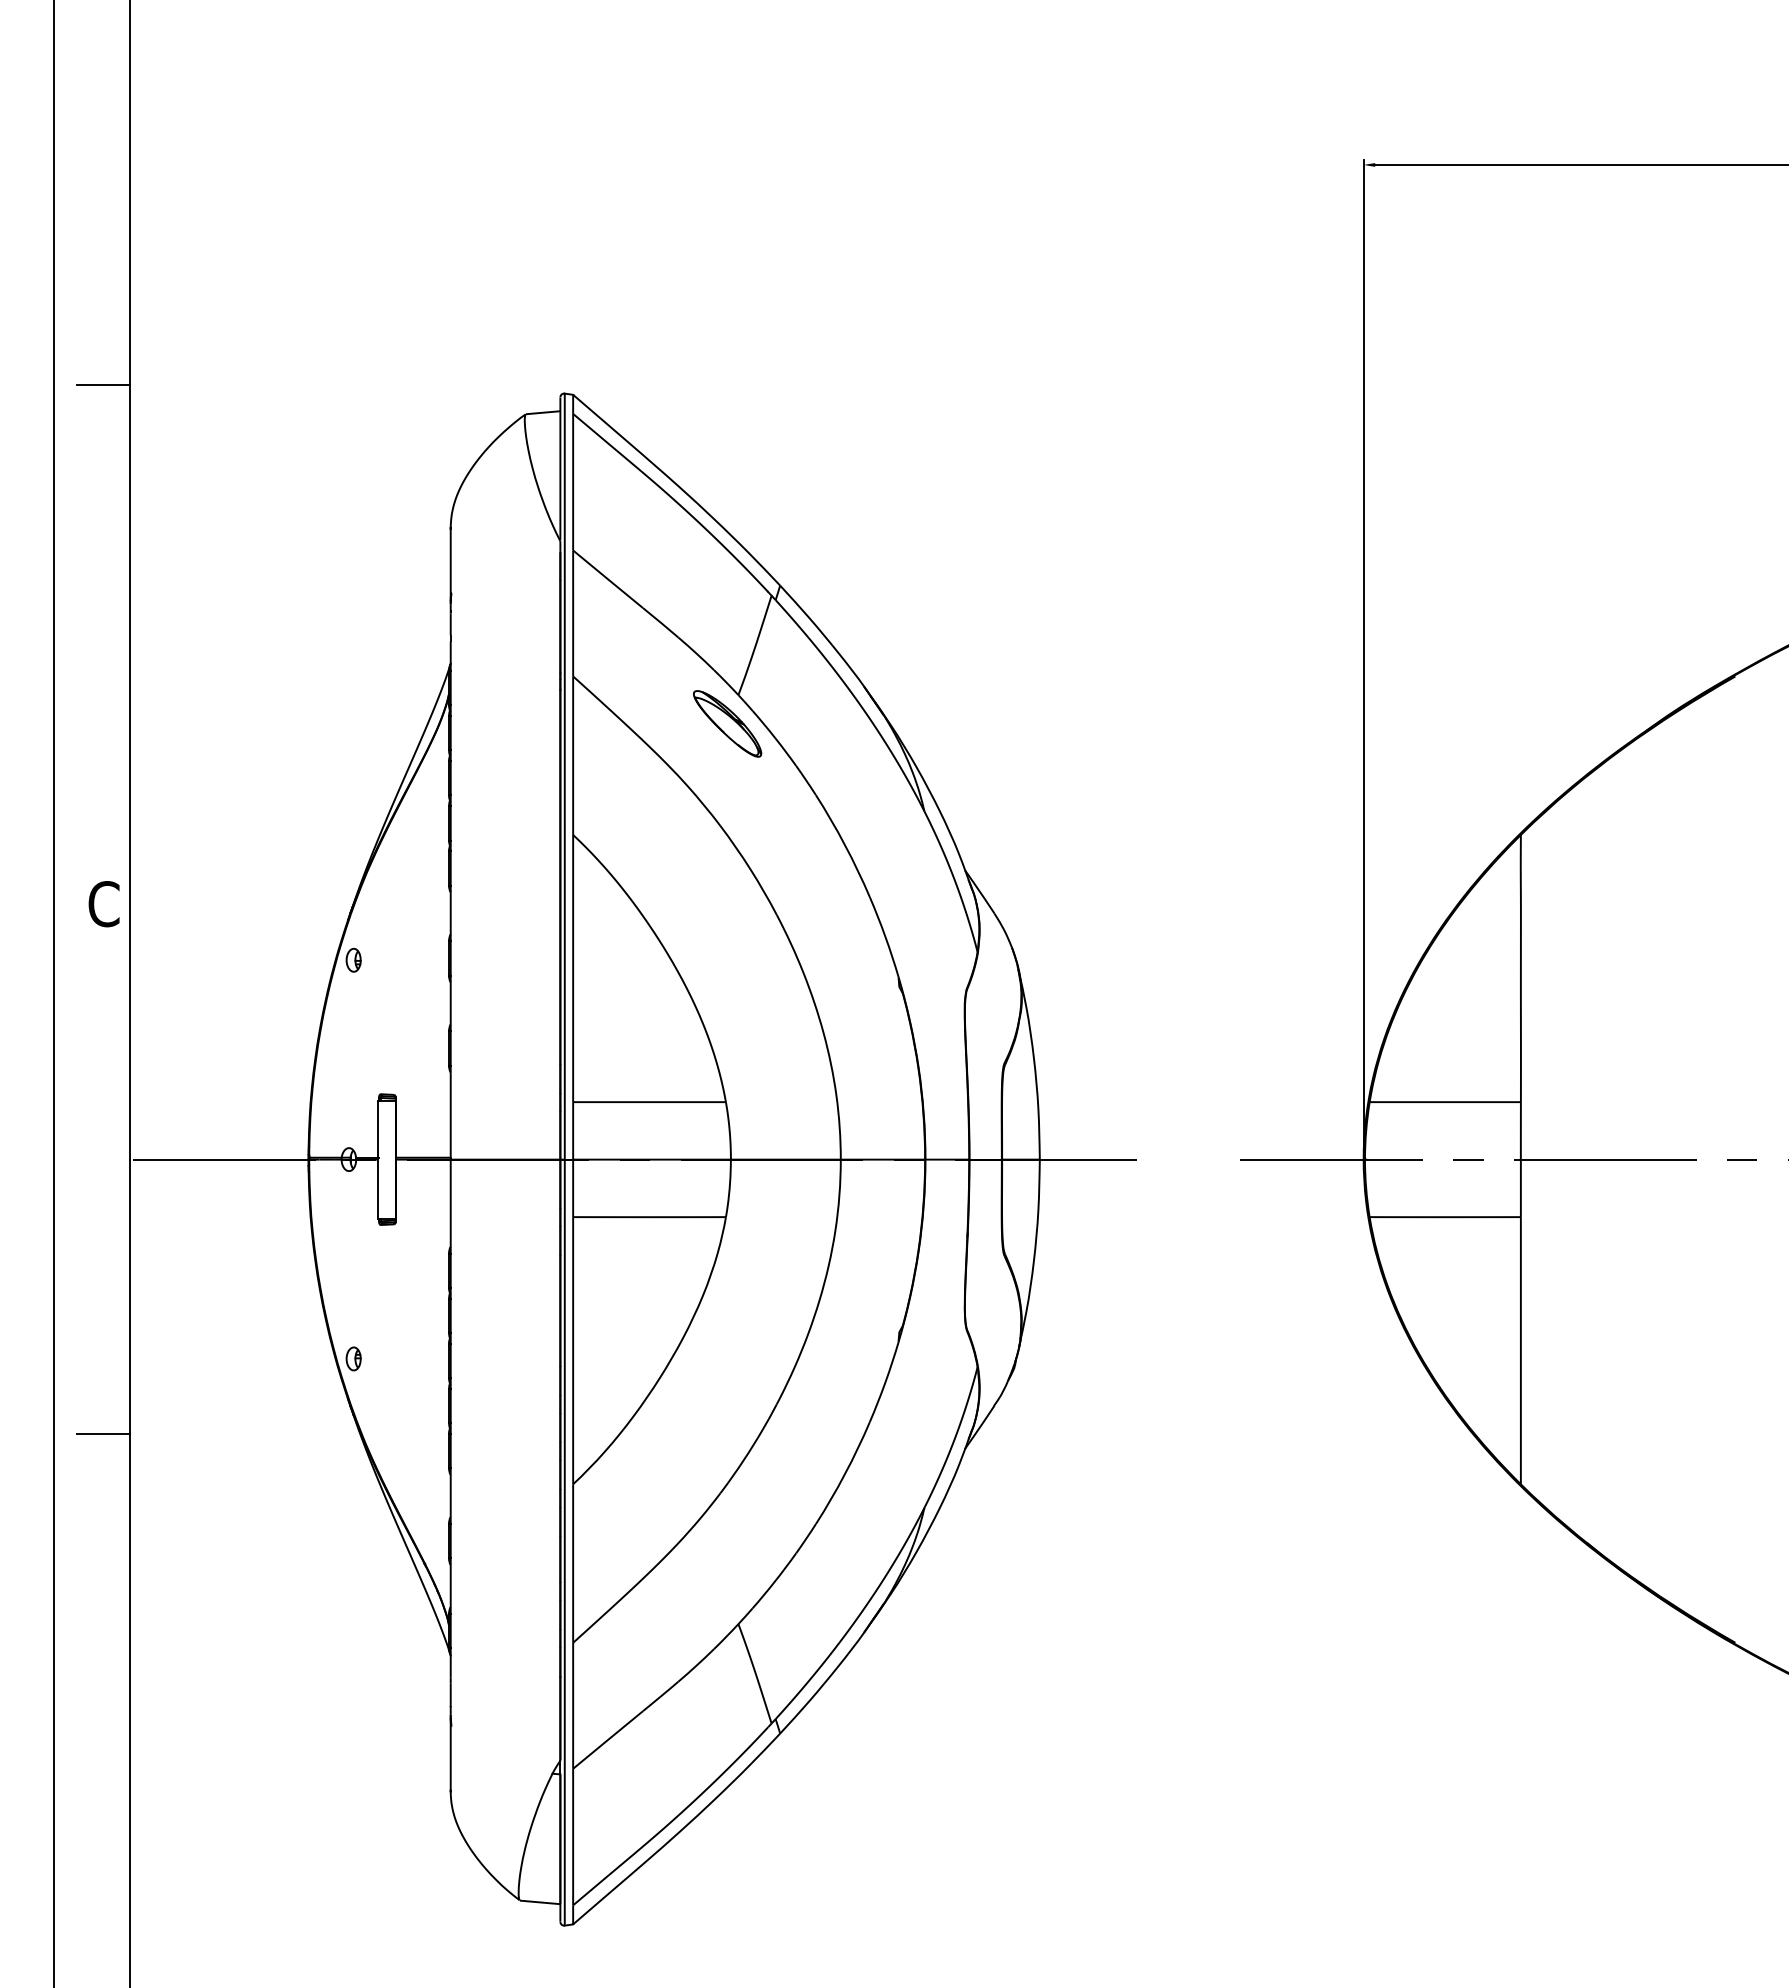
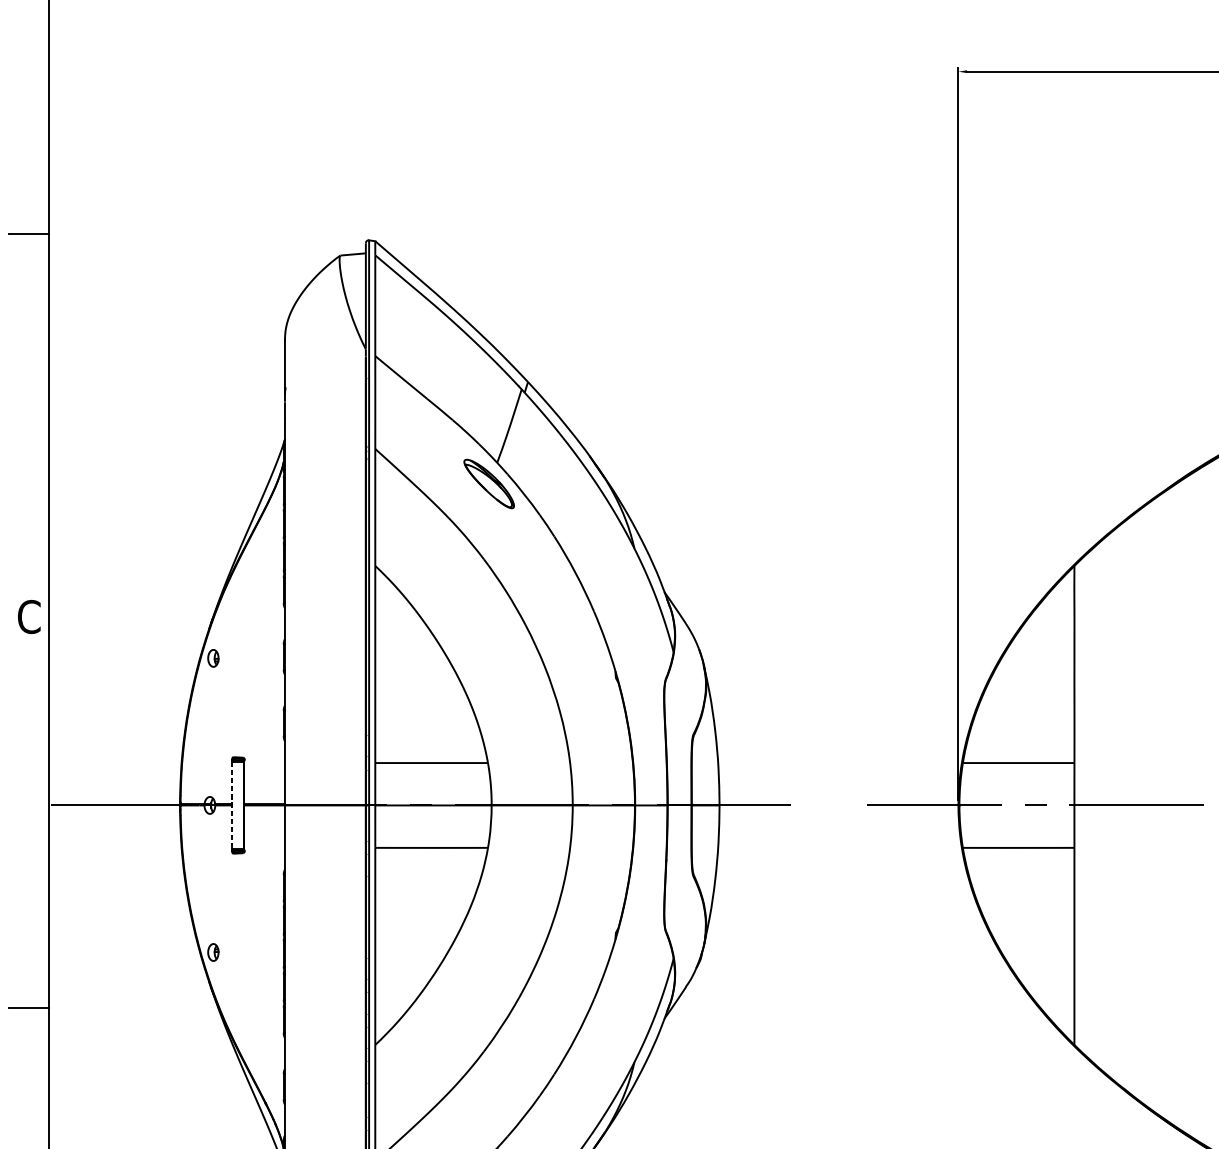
line: (378, 1160) -> (231, 806), solid -> dashed

